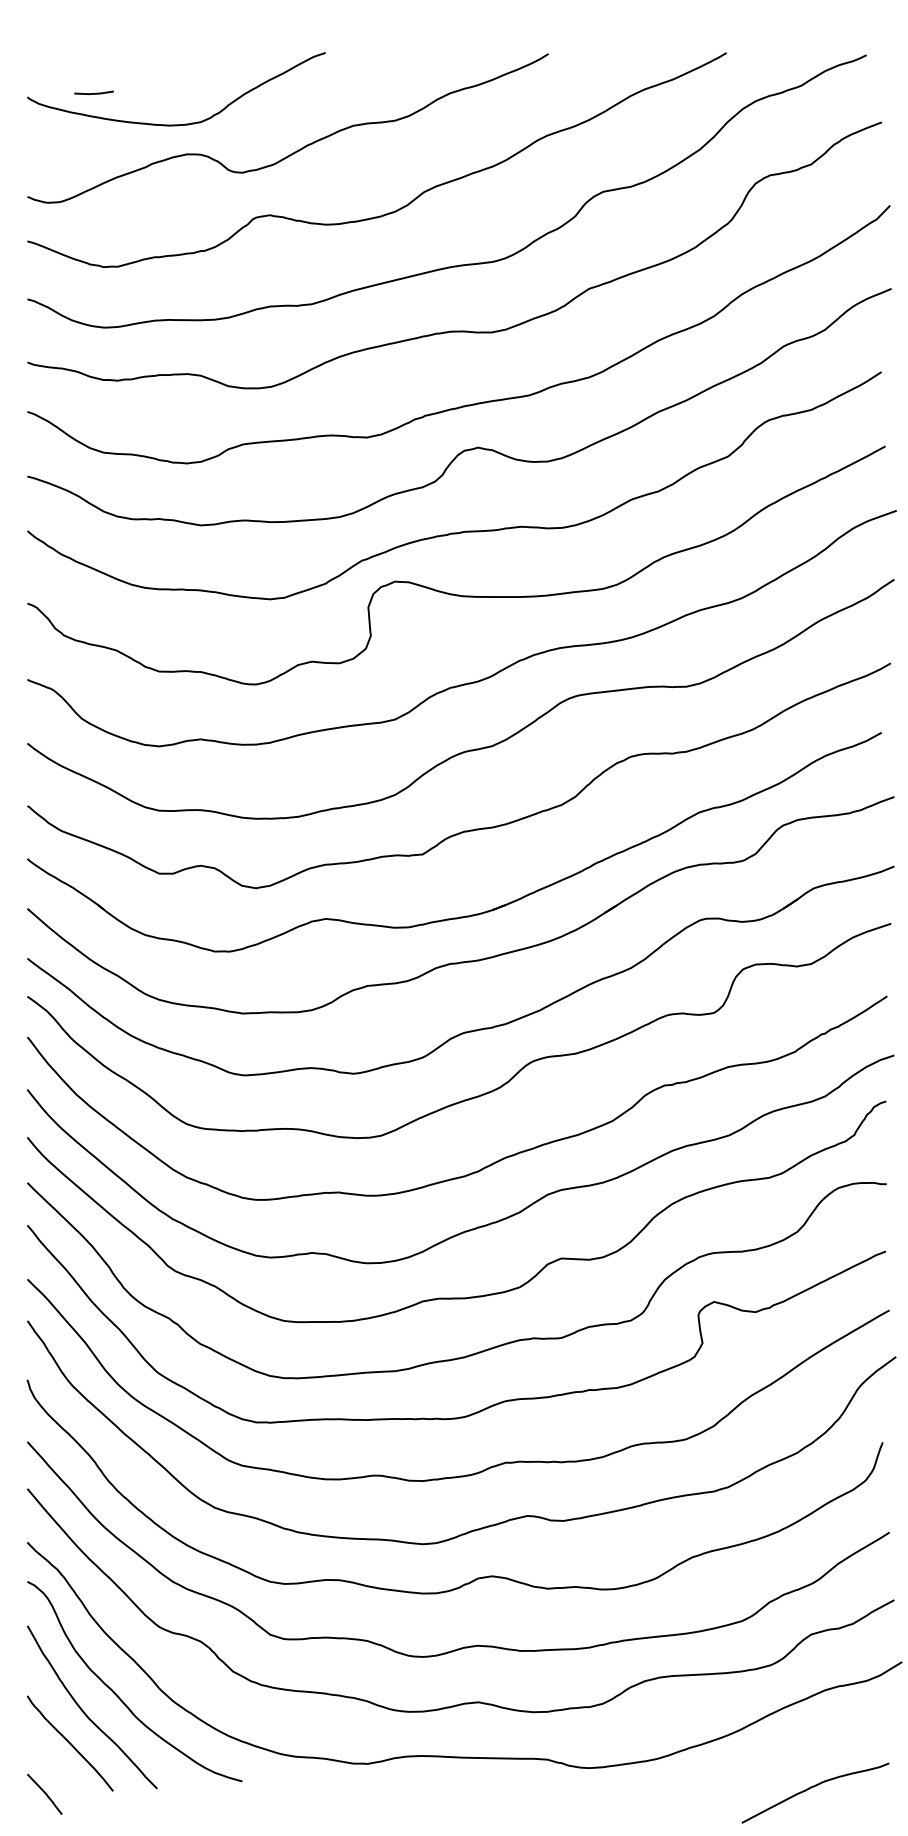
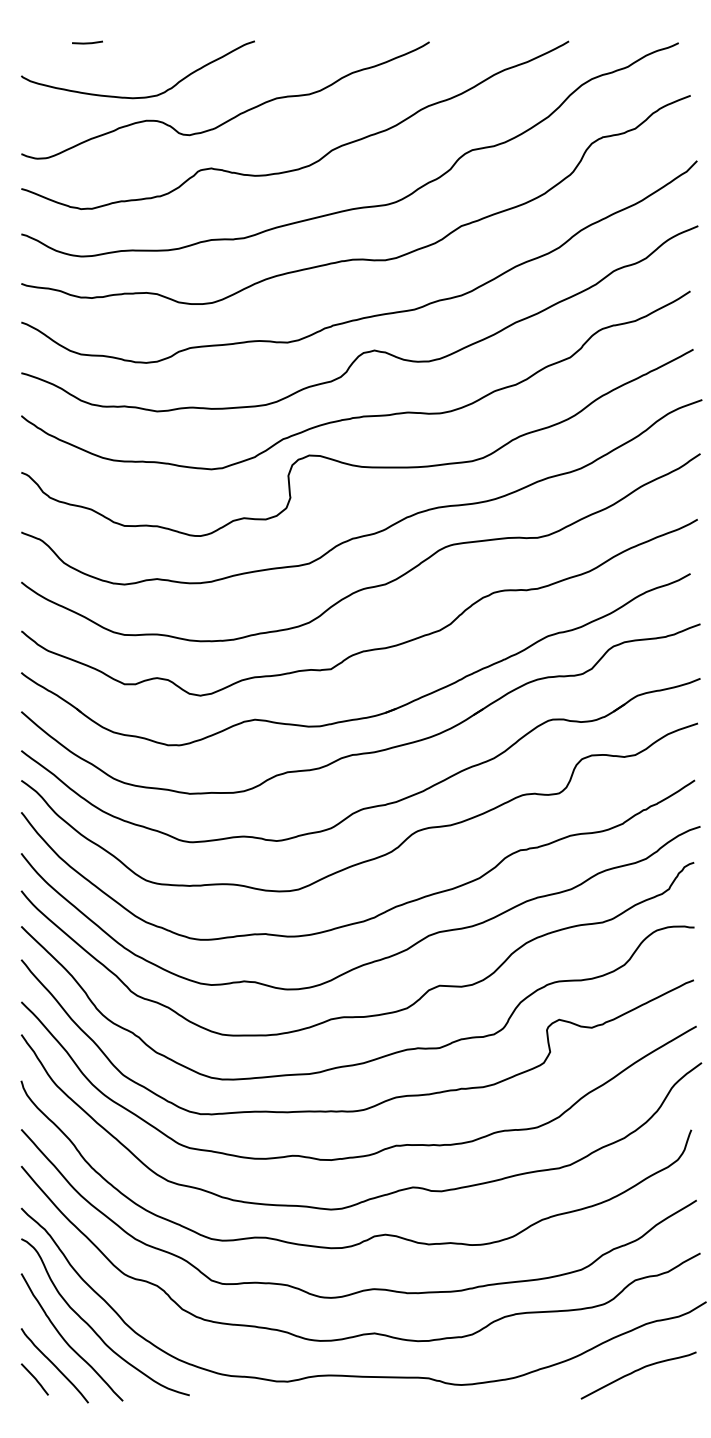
line: (94, 92) -> (87, 42), moved
curve: (813, 1787) -> (637, 1371), moved
line: (44, 1794) -> (34, 1379), moved

